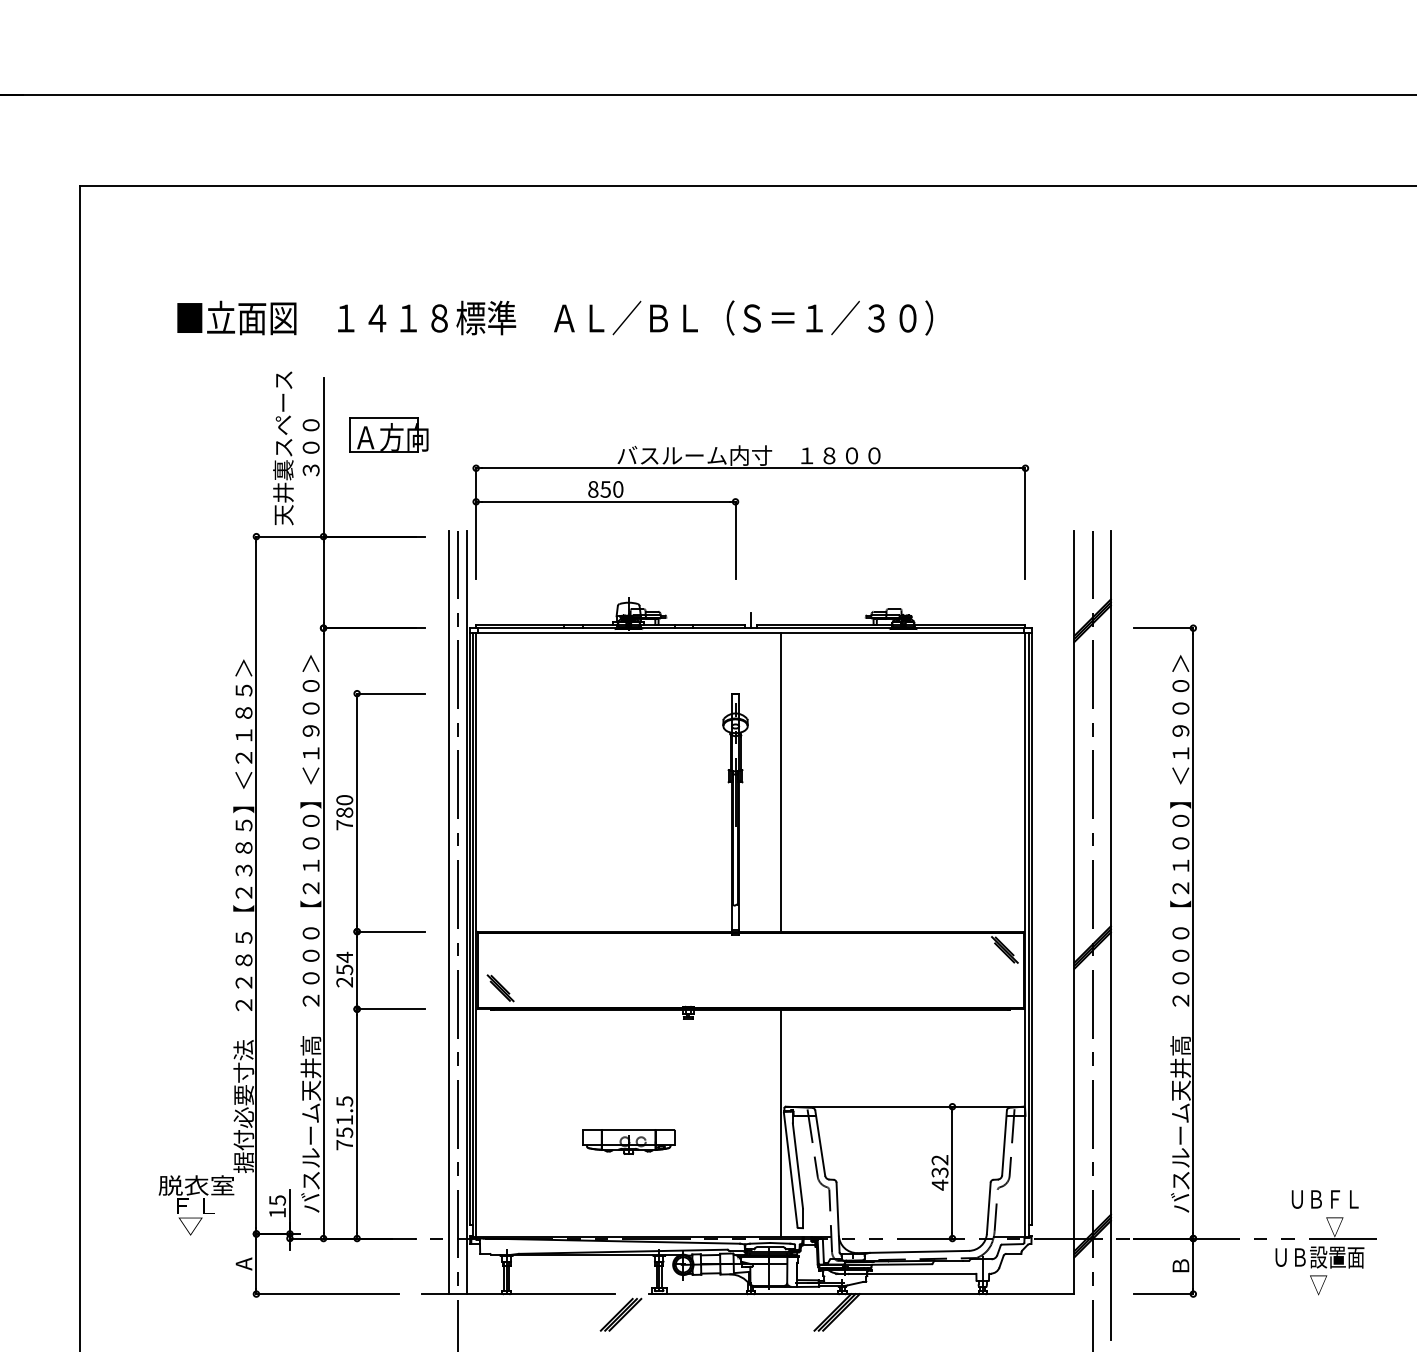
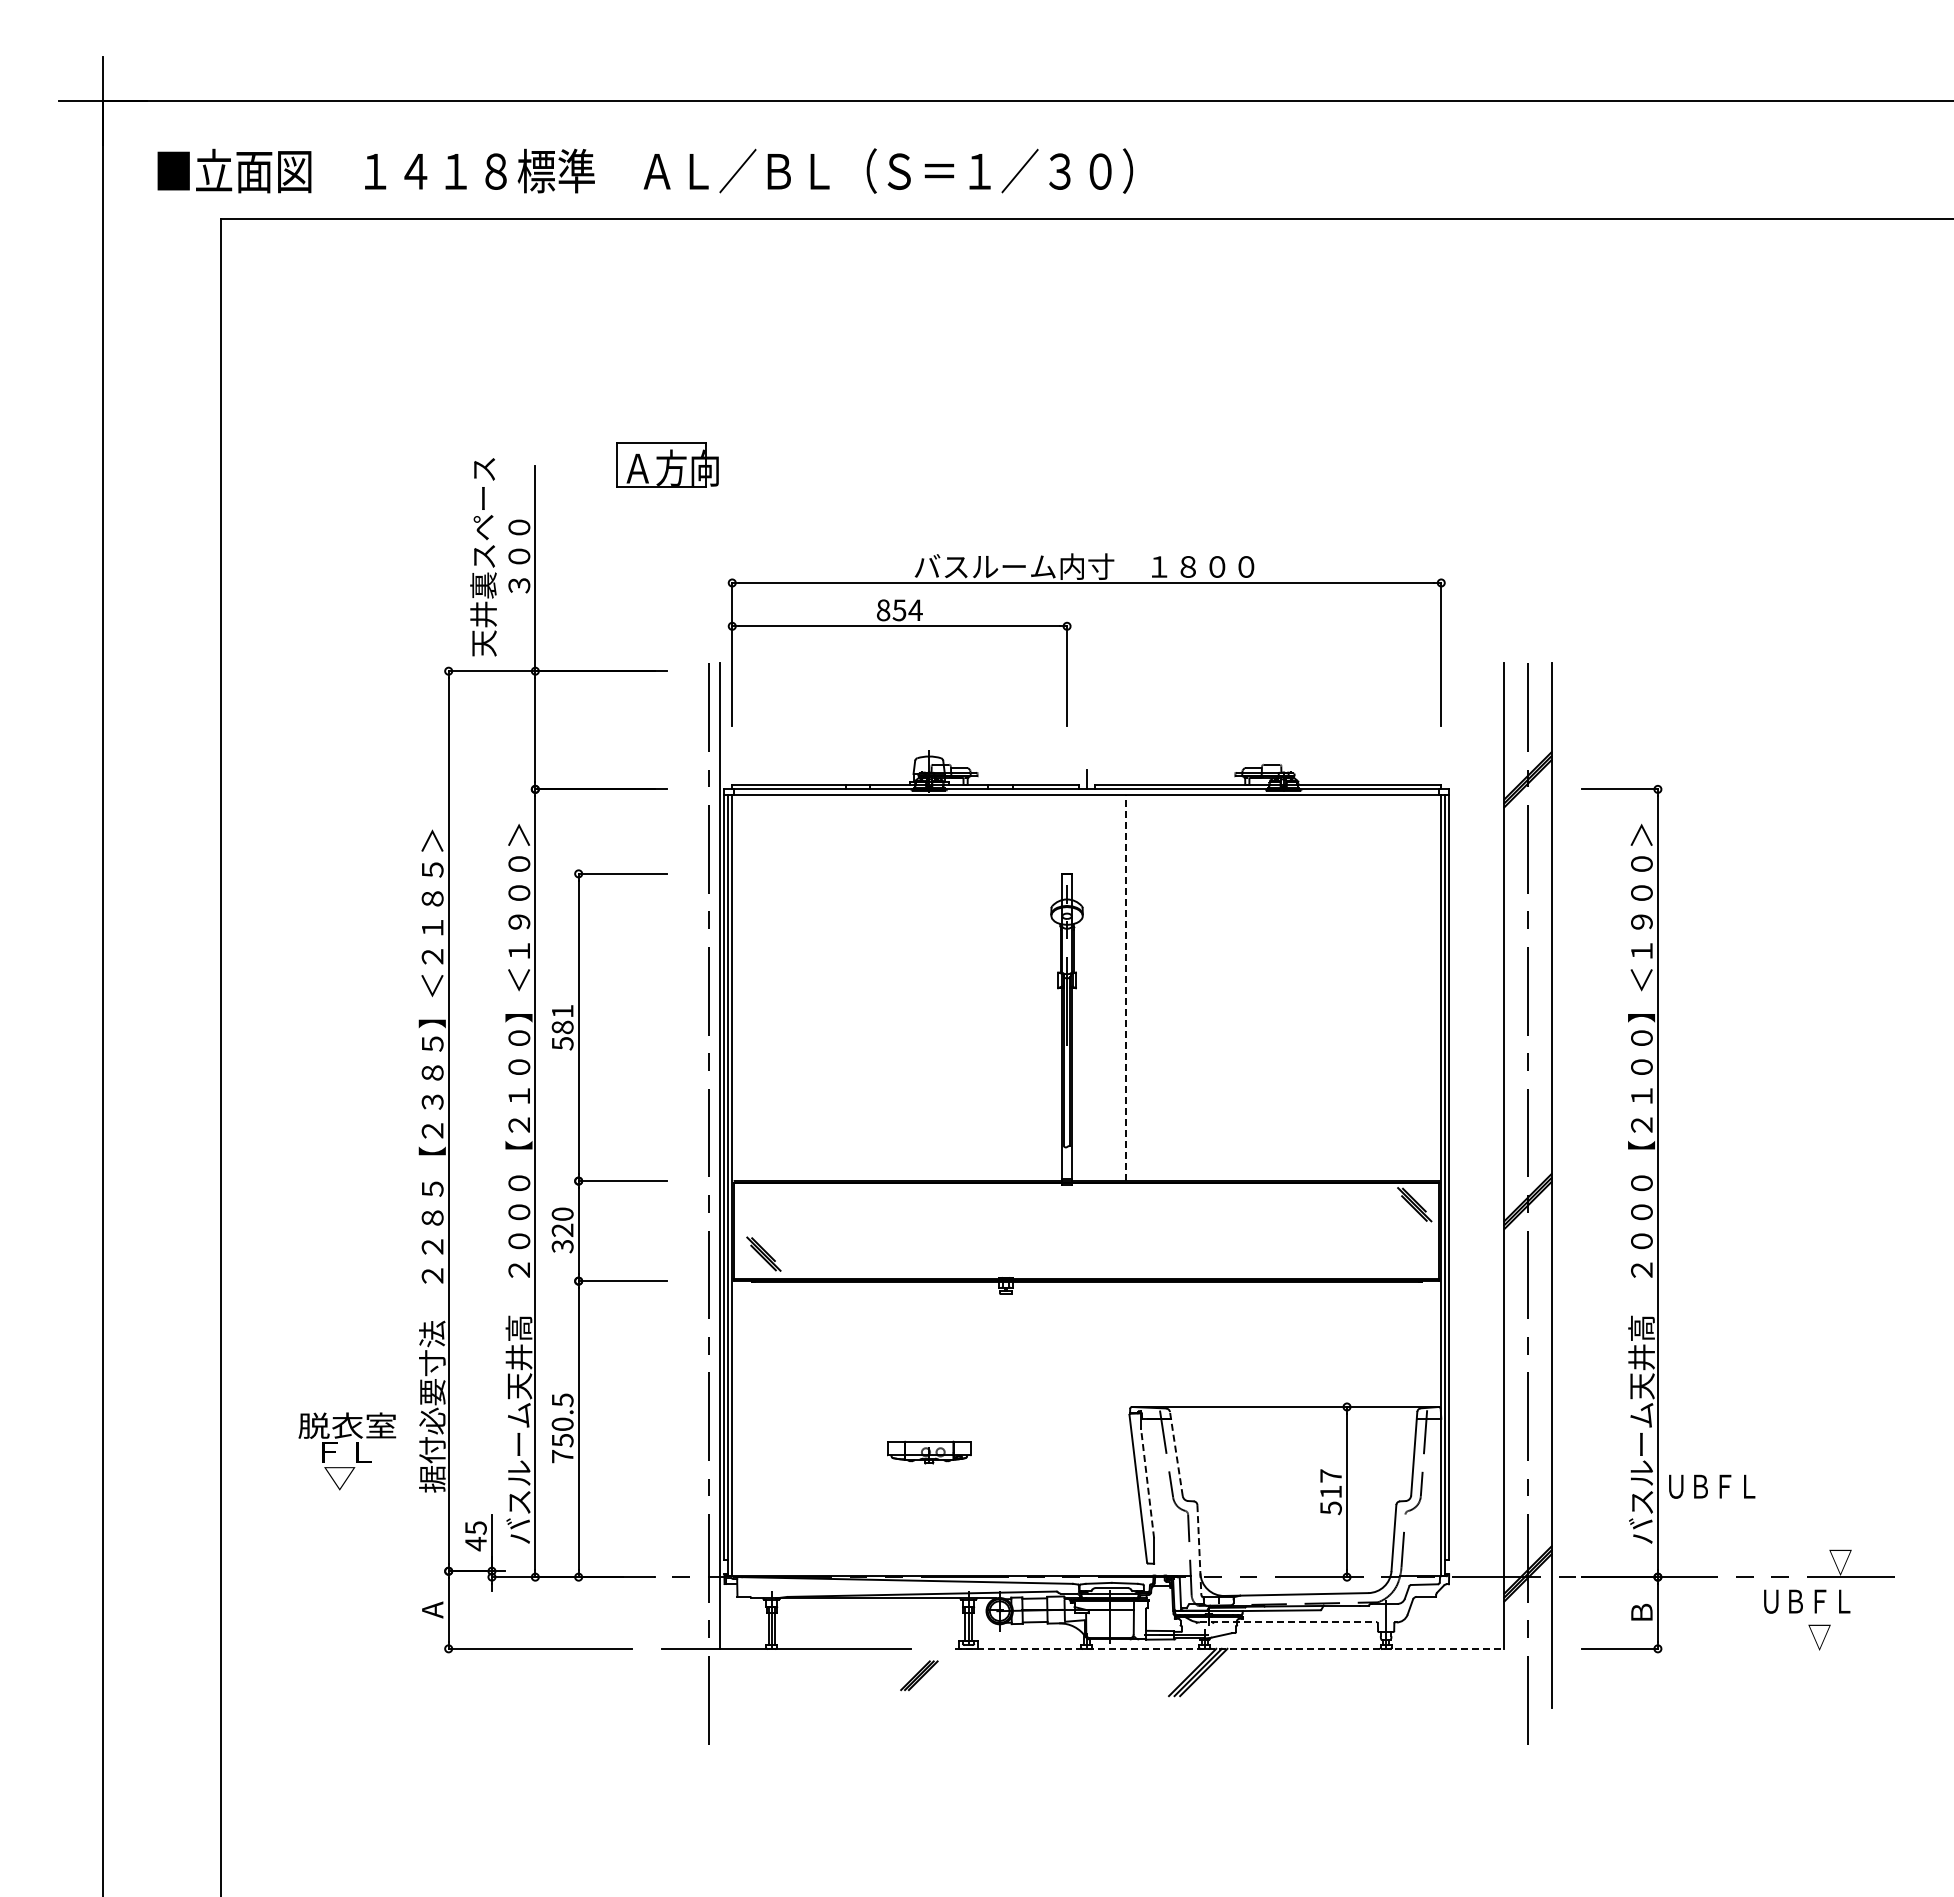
text: (555, 317) -> (645, 170), moved
part: (388, 434) -> (667, 464), moved
text: (618, 489) -> (915, 610), 850 -> 854
line: (781, 782) -> (1126, 988), solid -> dashed
text: (344, 812) -> (562, 1027), 780 -> 581
line: (448, 911) -> (696, 1155), removed
text: (344, 969) -> (562, 1230), 254 -> 320
text: (344, 1119) -> (562, 1423), 751.5 -> 750.5
line: (781, 1123) -> (1126, 1428), removed
part: (628, 1141) -> (929, 1452), size x0.7
line: (820, 1142) -> (1176, 1453), solid -> dashed
line: (797, 1165) -> (1147, 1483), solid -> dashed
text: (939, 1172) -> (1330, 1492), 432 -> 517
text: (1325, 1199) -> (1712, 1486), moved
text: (196, 1205) -> (347, 1451), moved
text: (277, 1212) -> (475, 1543), 15 -> 45
line: (838, 1217) -> (1199, 1550), solid -> dashed
text: (1337, 1257) -> (1843, 1601), ＵＢ設置面 -> ＵＢＦＬ
line: (907, 1273) -> (1288, 1622), solid -> dashed
line: (861, 1293) -> (1229, 1648), solid -> dashed
part: (621, 1314) -> (919, 1675), size x0.7

